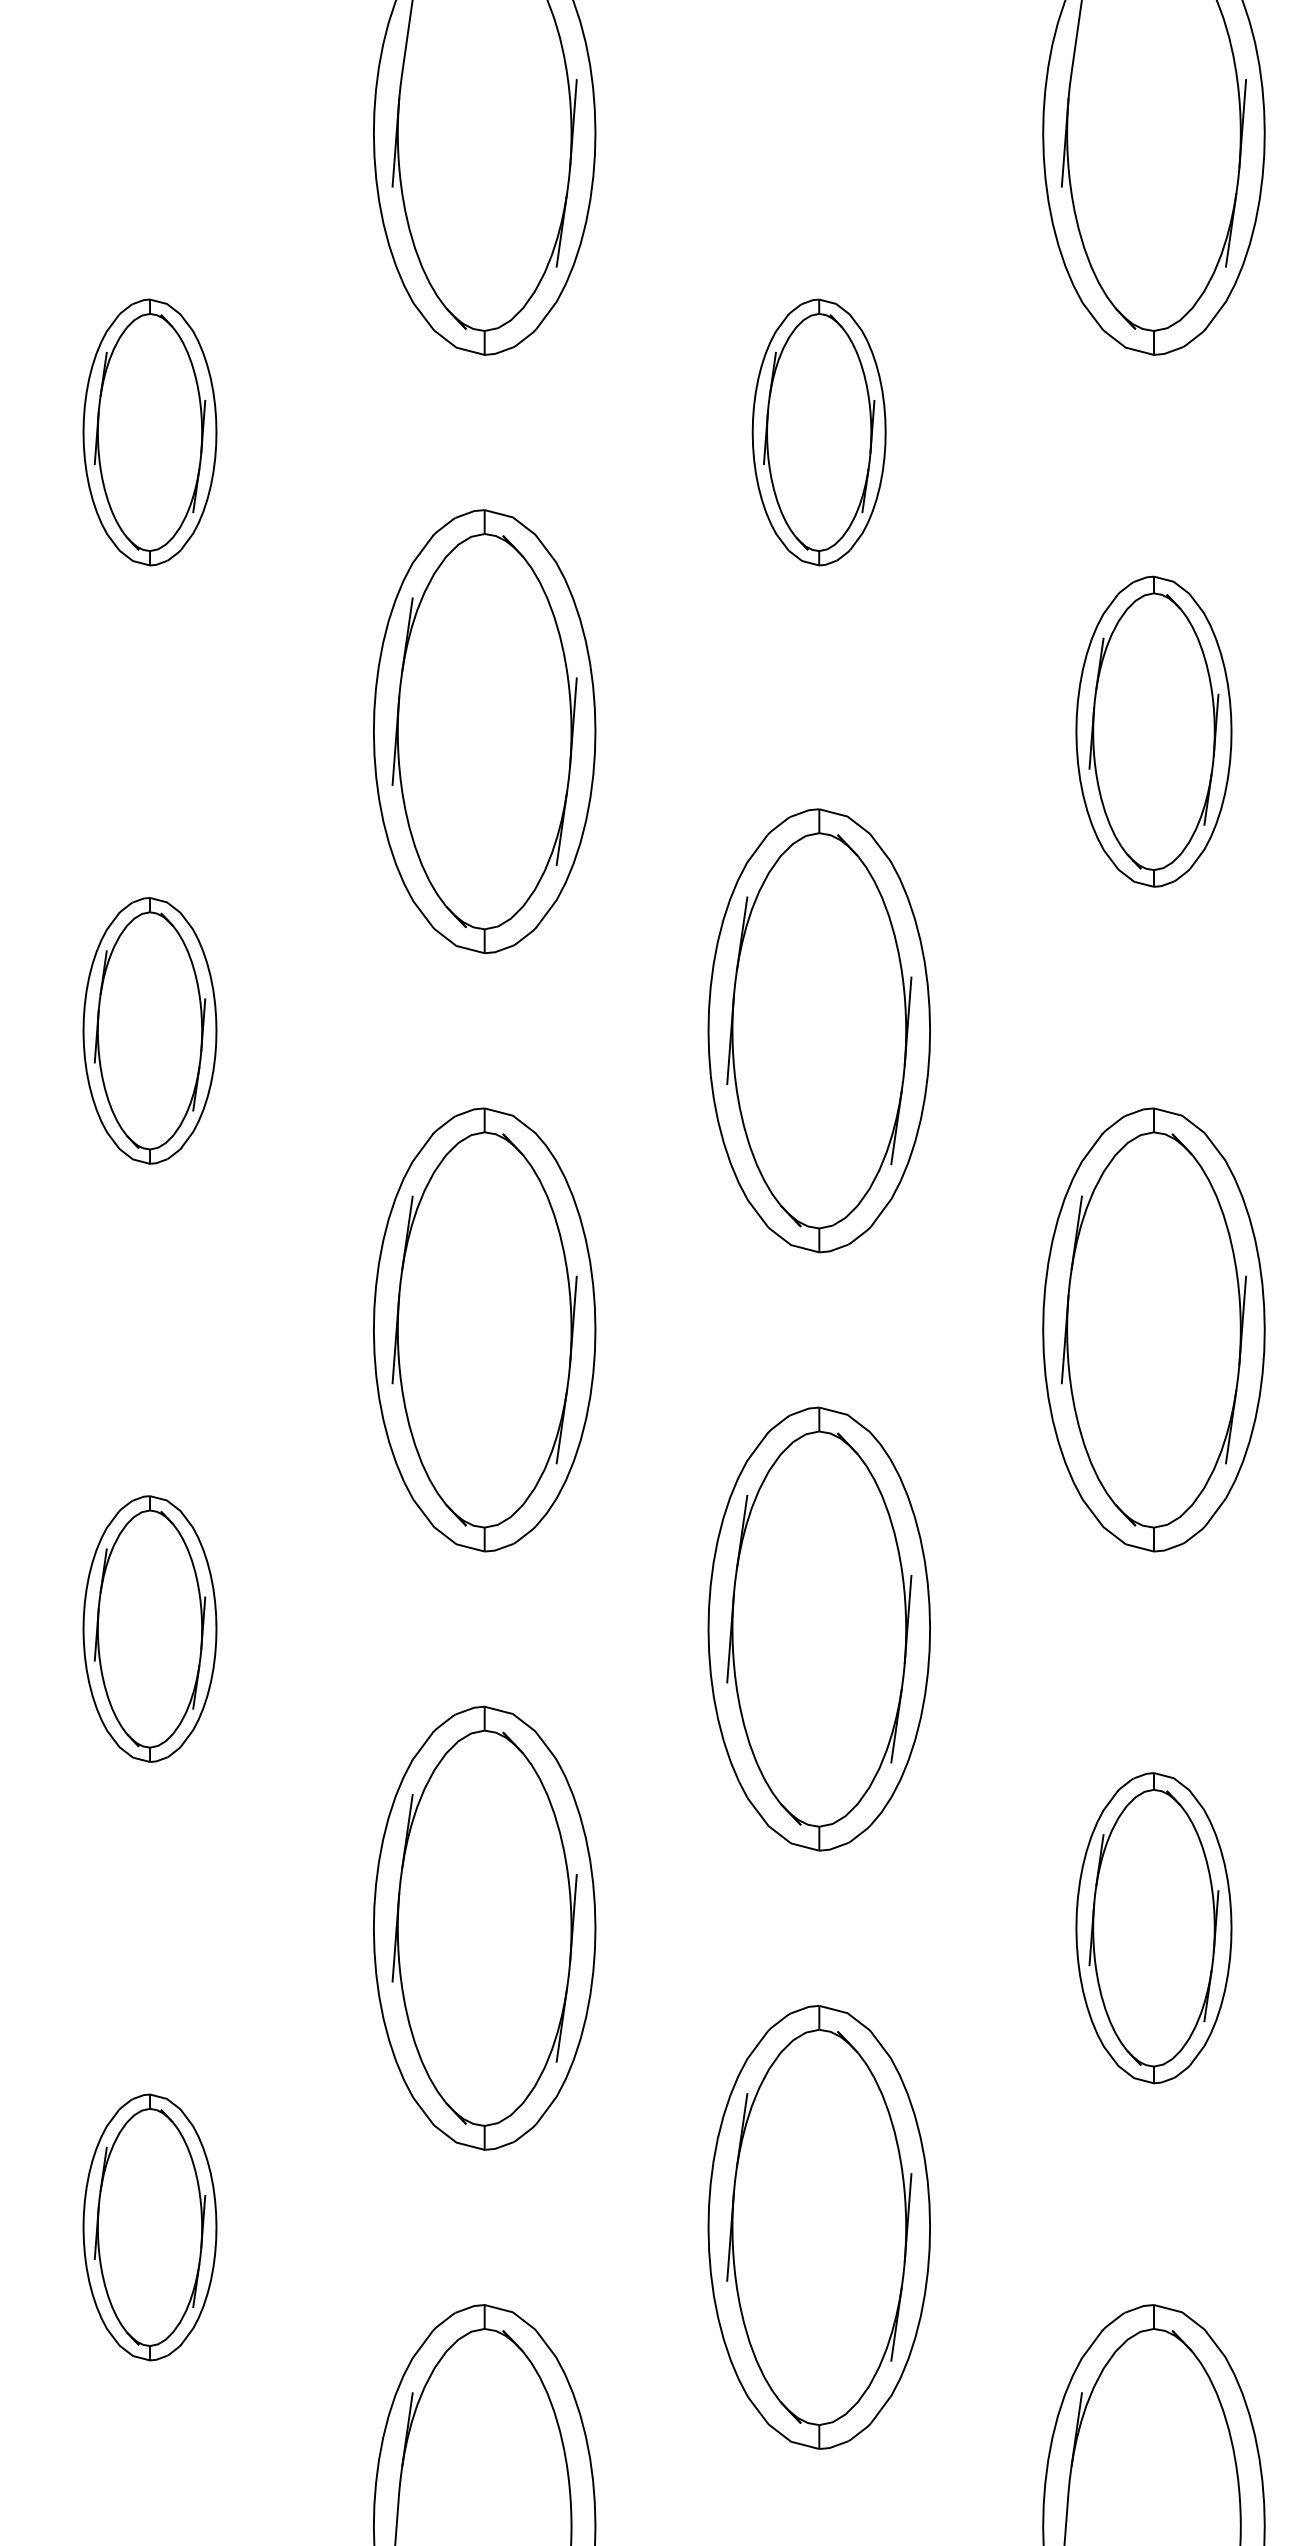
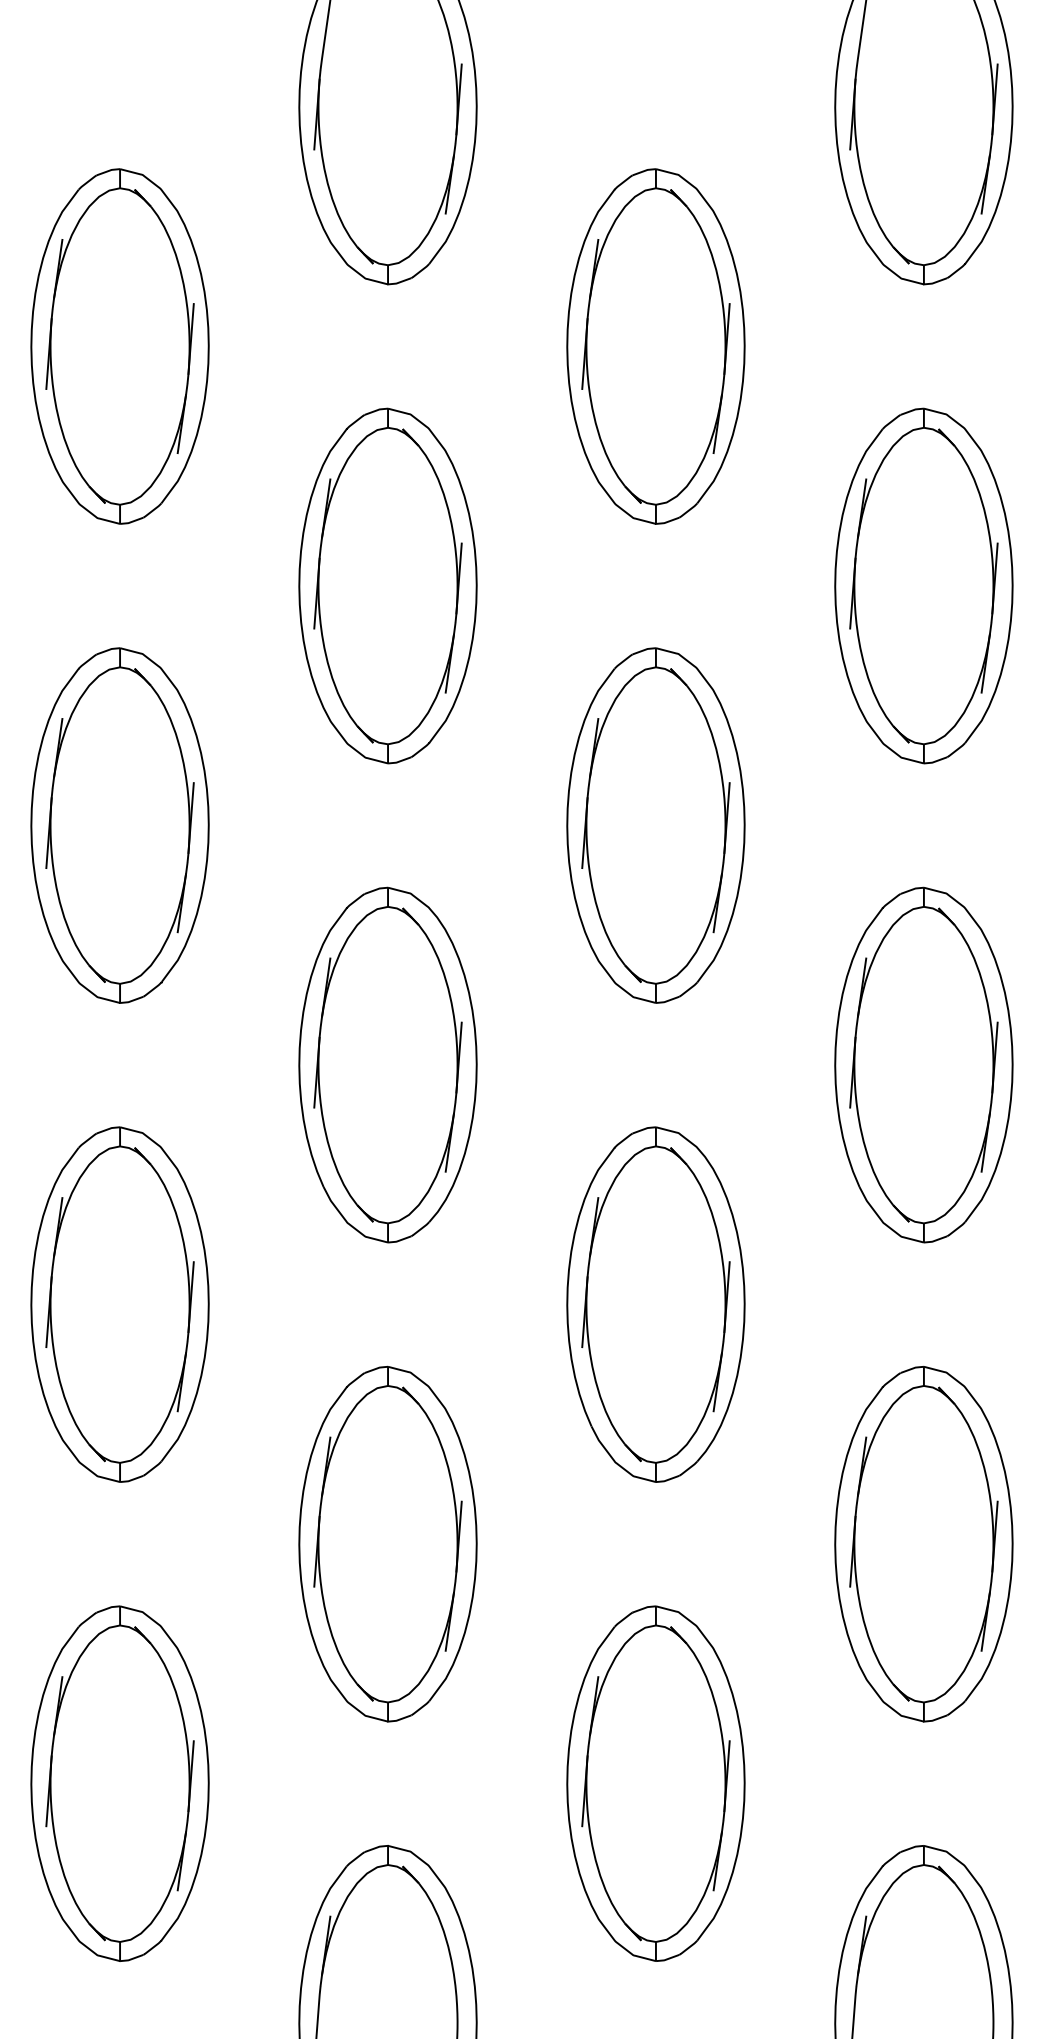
part: (149, 432) -> (119, 346), size x1.67
part: (818, 432) -> (655, 346), size x1.67
part: (1153, 731) -> (923, 585), size x1.43
part: (149, 1030) -> (119, 825), size x1.67
part: (149, 1628) -> (119, 1304), size x1.67
part: (1153, 1927) -> (923, 1543), size x1.43
part: (149, 2227) -> (119, 1783), size x1.67

